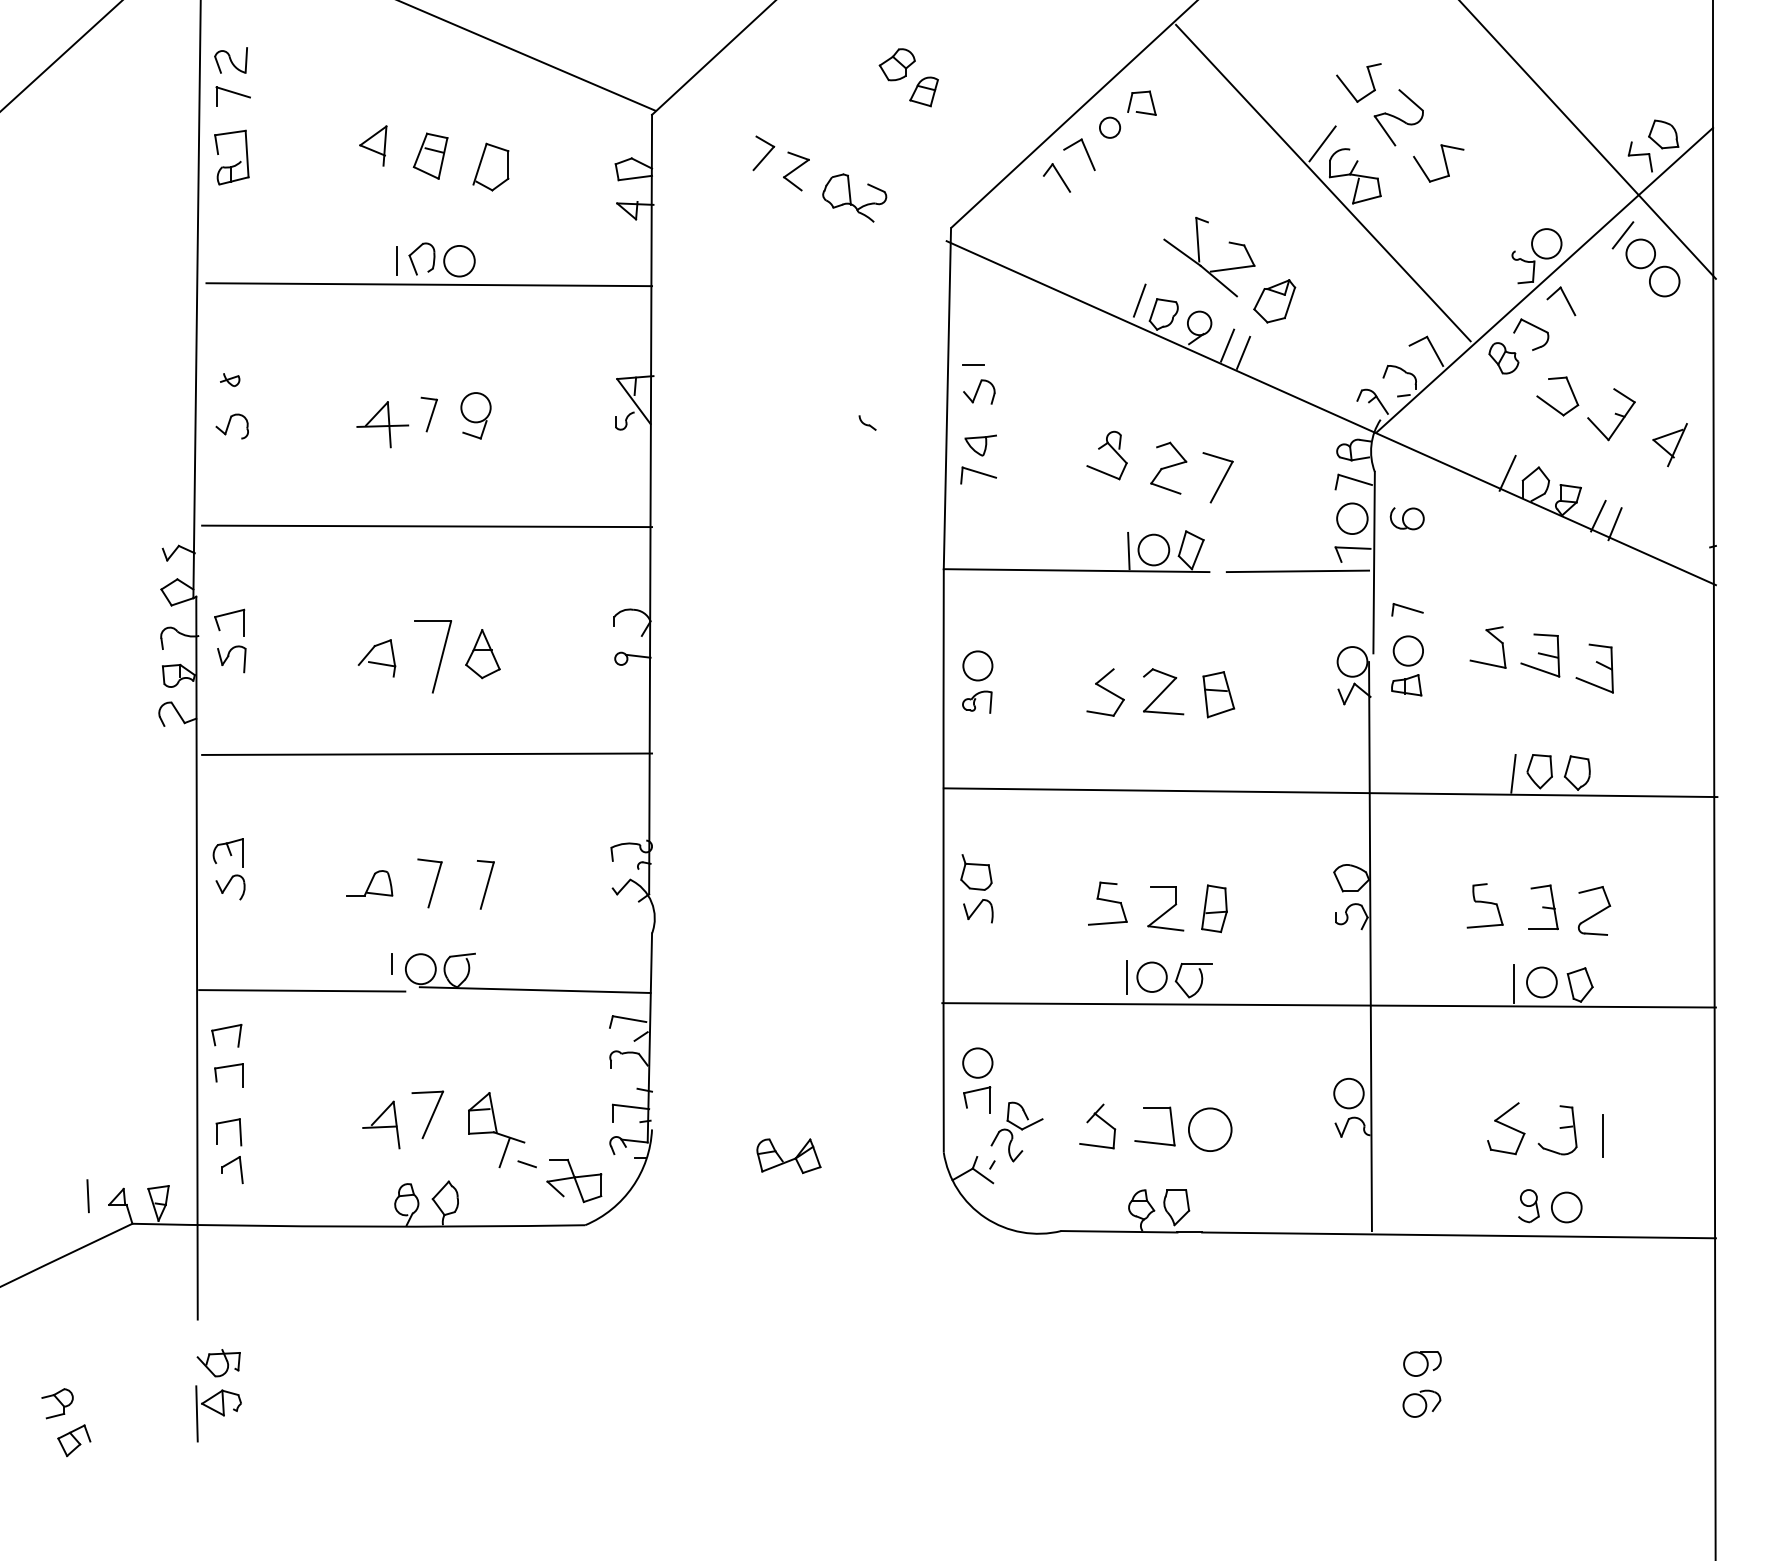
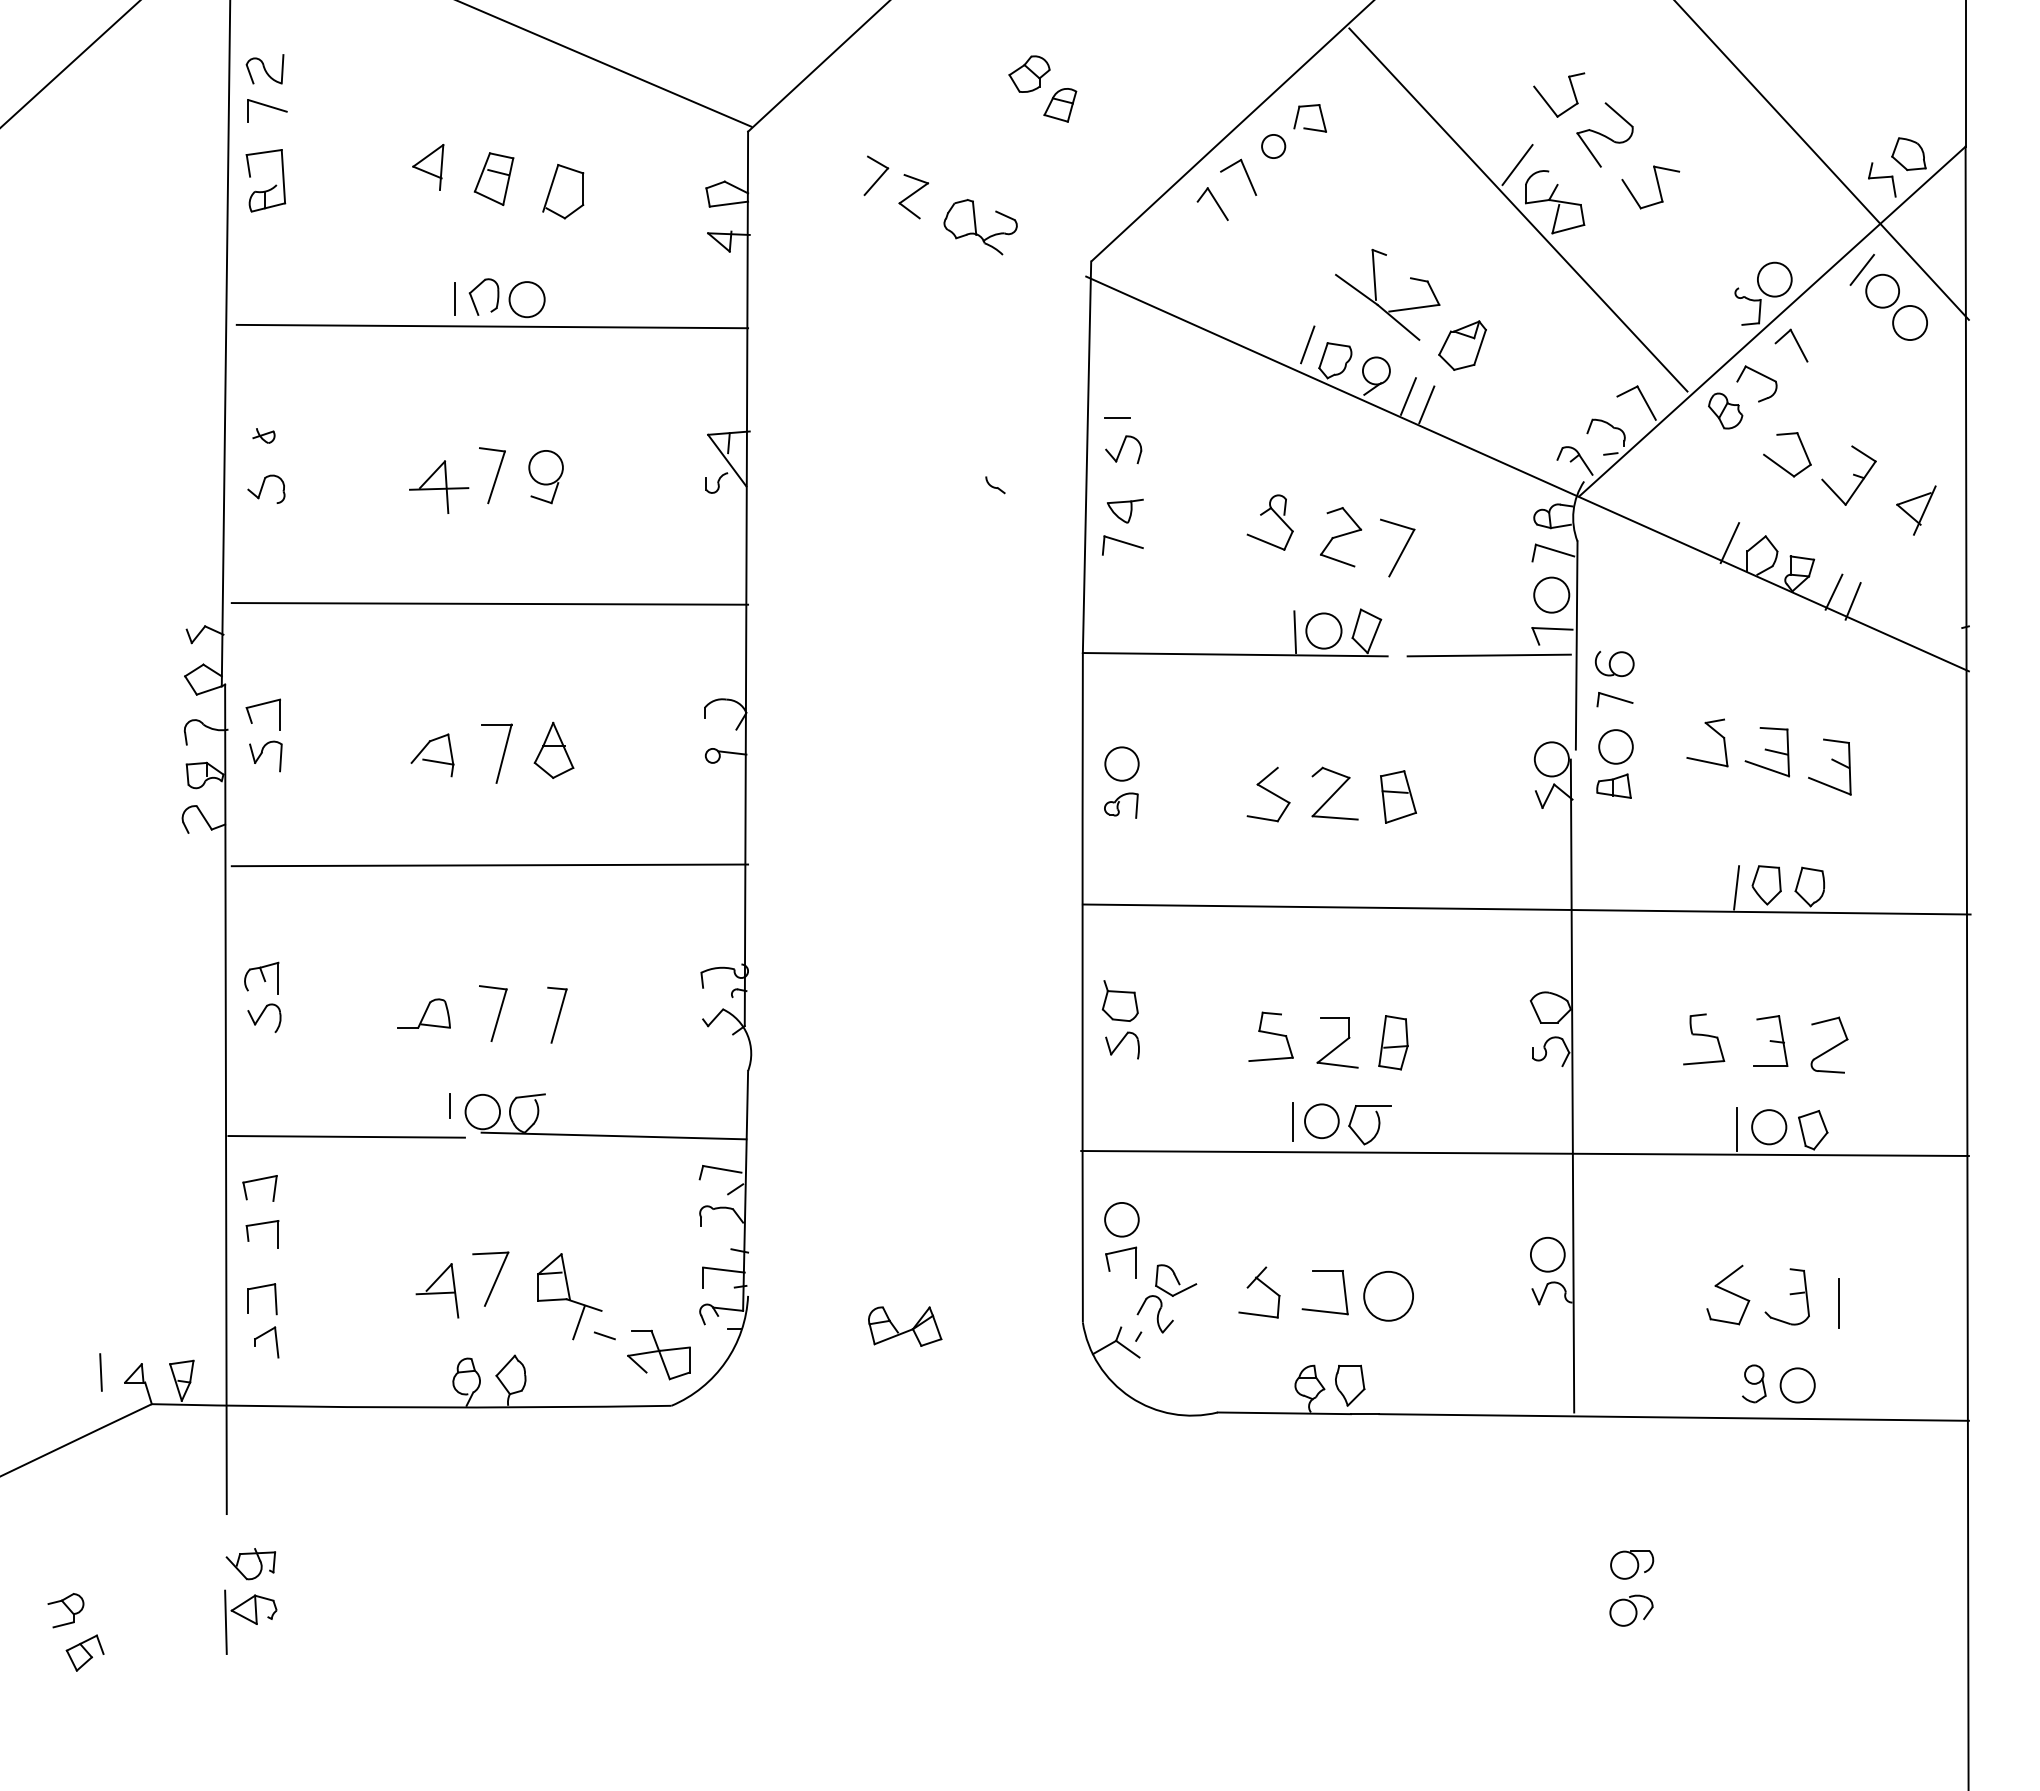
part: (429, 414) -> (492, 475), size x1.43
part: (1406, 518) -> (1613, 663), moved
part: (432, 656) -> (496, 753), size x0.71

